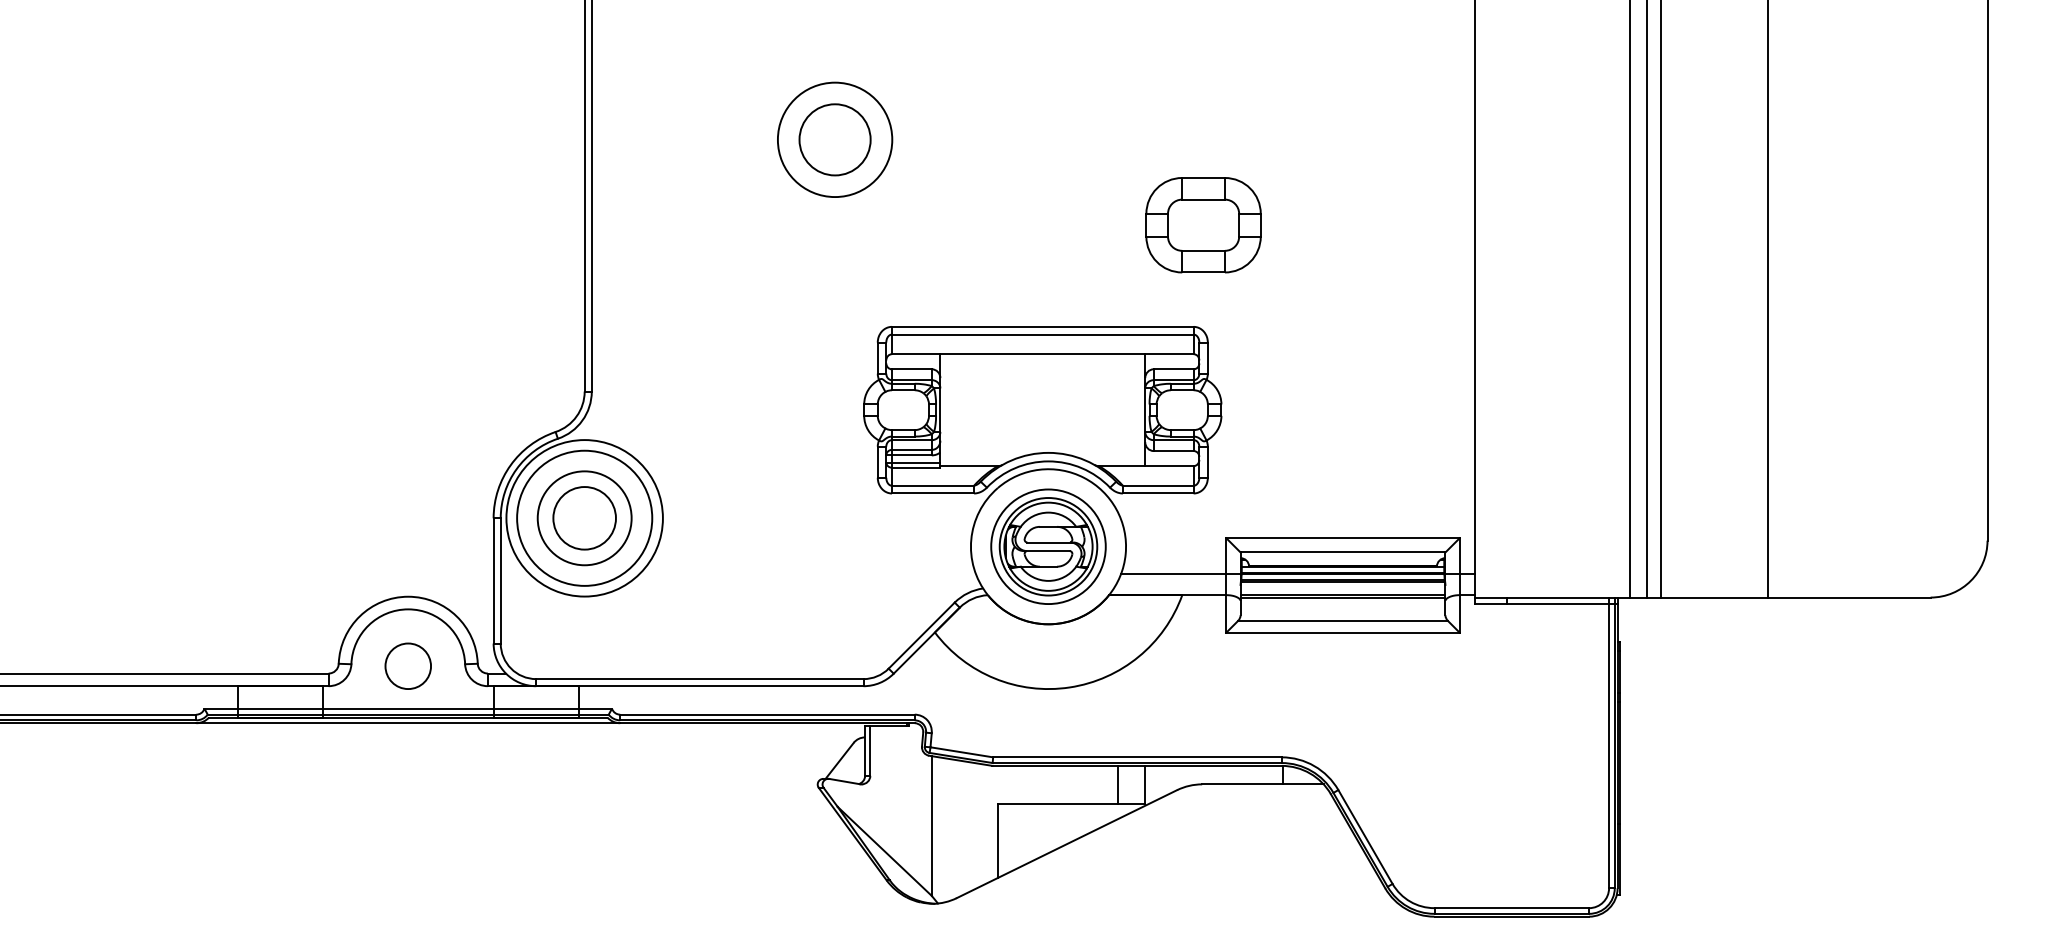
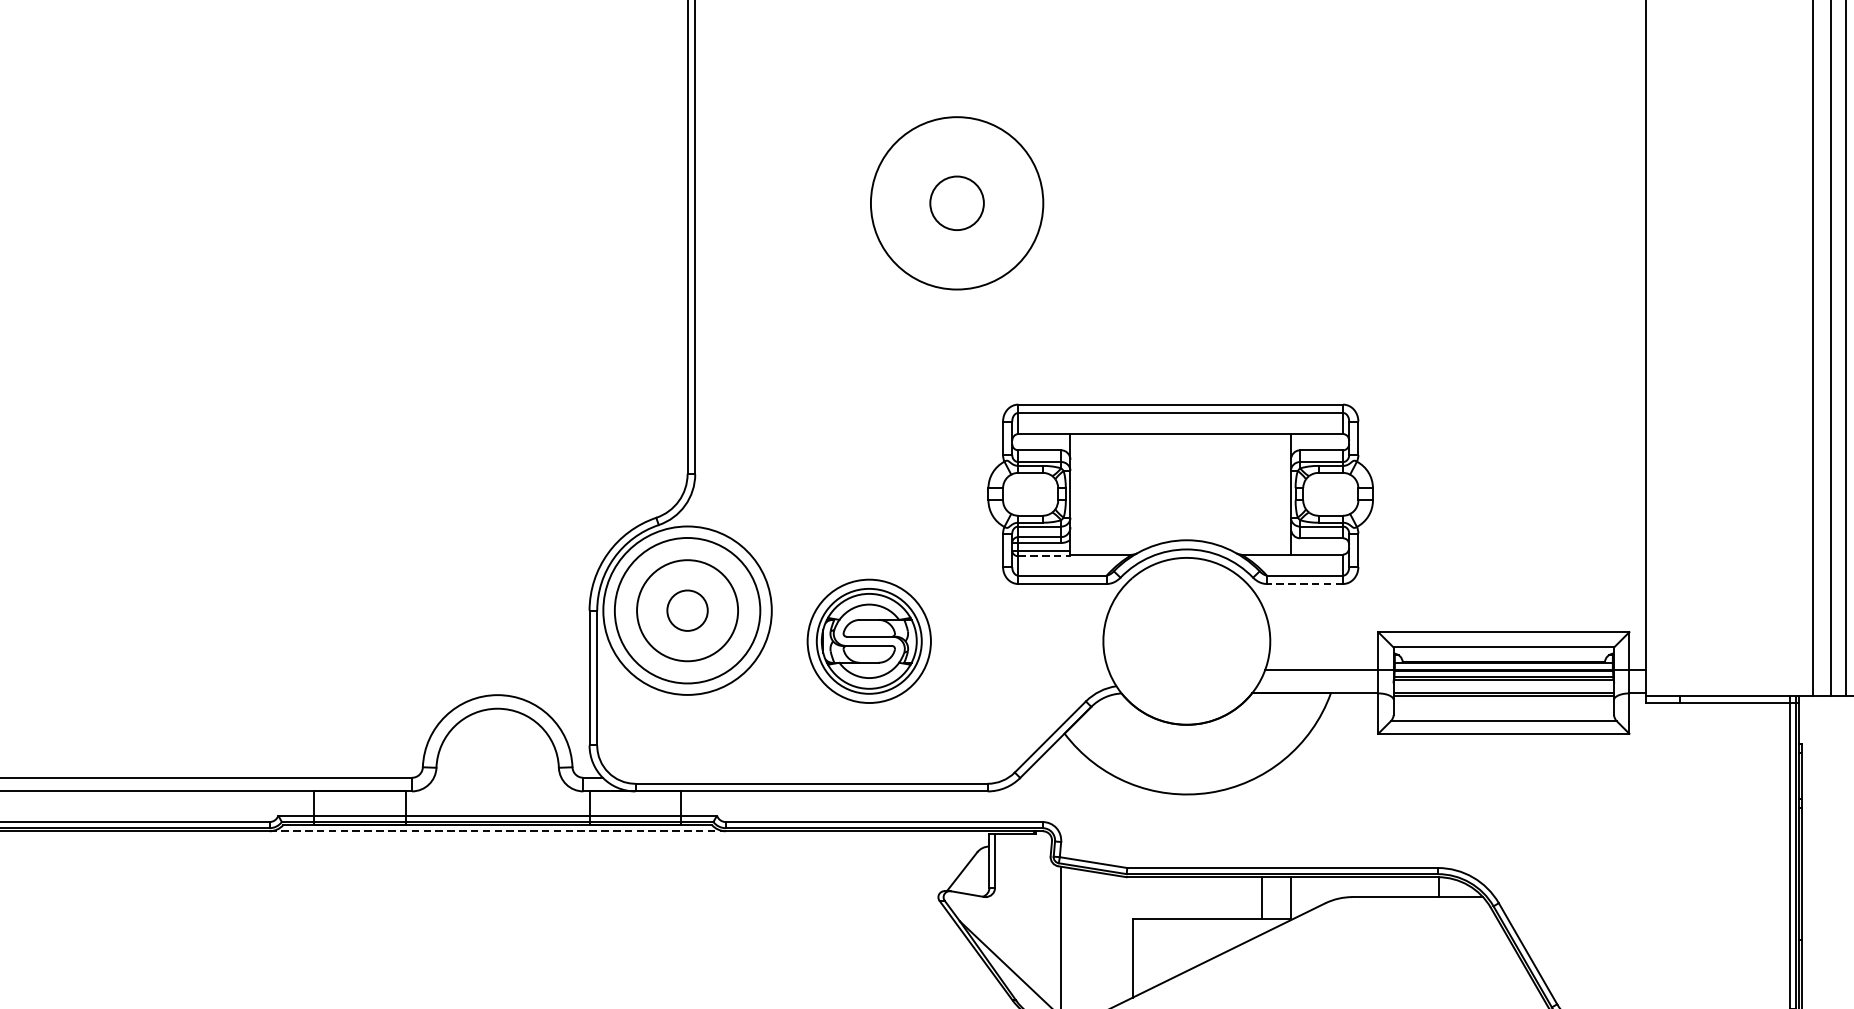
circle: (834, 139) -> (956, 202), size x0.7
circle: (834, 139) -> (956, 202), size x1.4
part: (1203, 225) -> (1353, 295), removed
line: (916, 467) -> (1044, 556), solid -> dashed
line: (1157, 493) -> (1304, 584), solid -> dashed
circle: (584, 518) -> (687, 610), size x0.6
part: (1048, 546) -> (869, 641), moved
circle: (407, 665) -> (496, 769), removed
line: (408, 723) -> (497, 831), solid -> dashed

